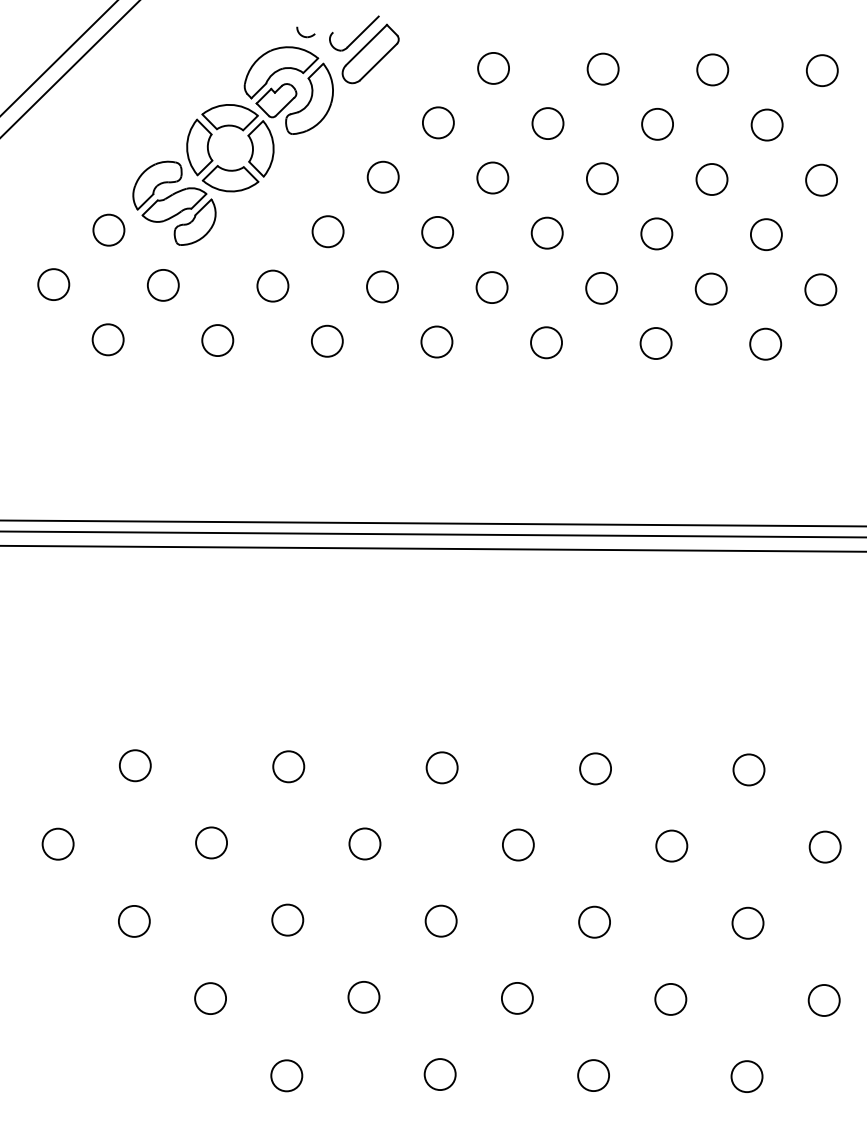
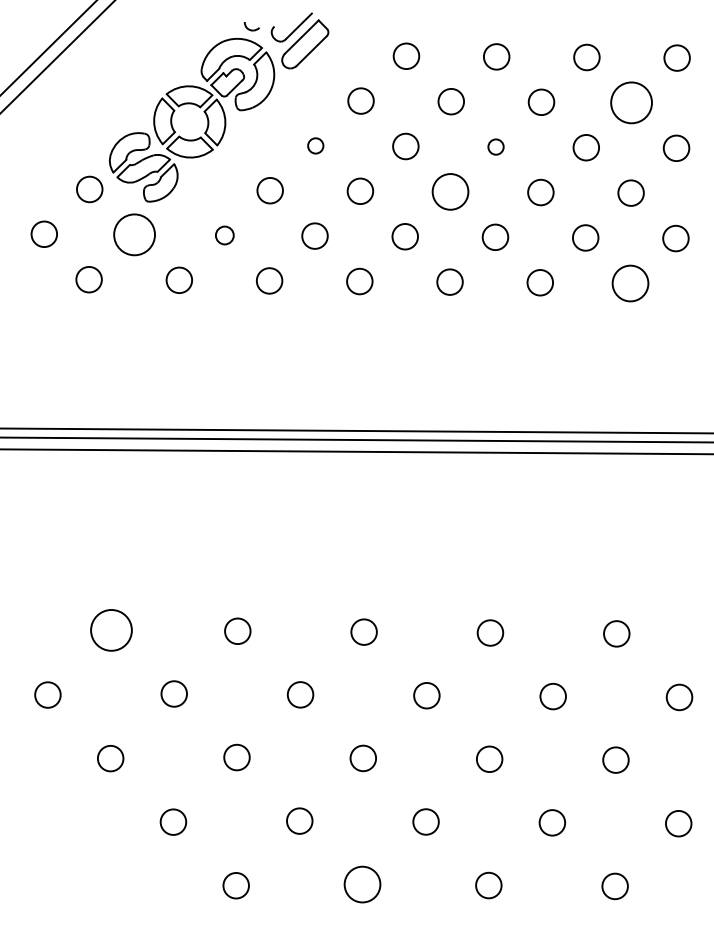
circle: (766, 124) -> (631, 102), size x1.6
circle: (383, 176) -> (315, 145), size x0.6
circle: (601, 178) -> (495, 146), size x0.6
circle: (547, 232) -> (450, 191), size x1.4
circle: (163, 284) -> (134, 234), size x1.6
circle: (272, 286) -> (224, 235), size x0.7
circle: (765, 343) -> (630, 282), size x1.4
circle: (135, 765) -> (111, 630), size x1.6
circle: (440, 1074) -> (362, 884), size x1.4

